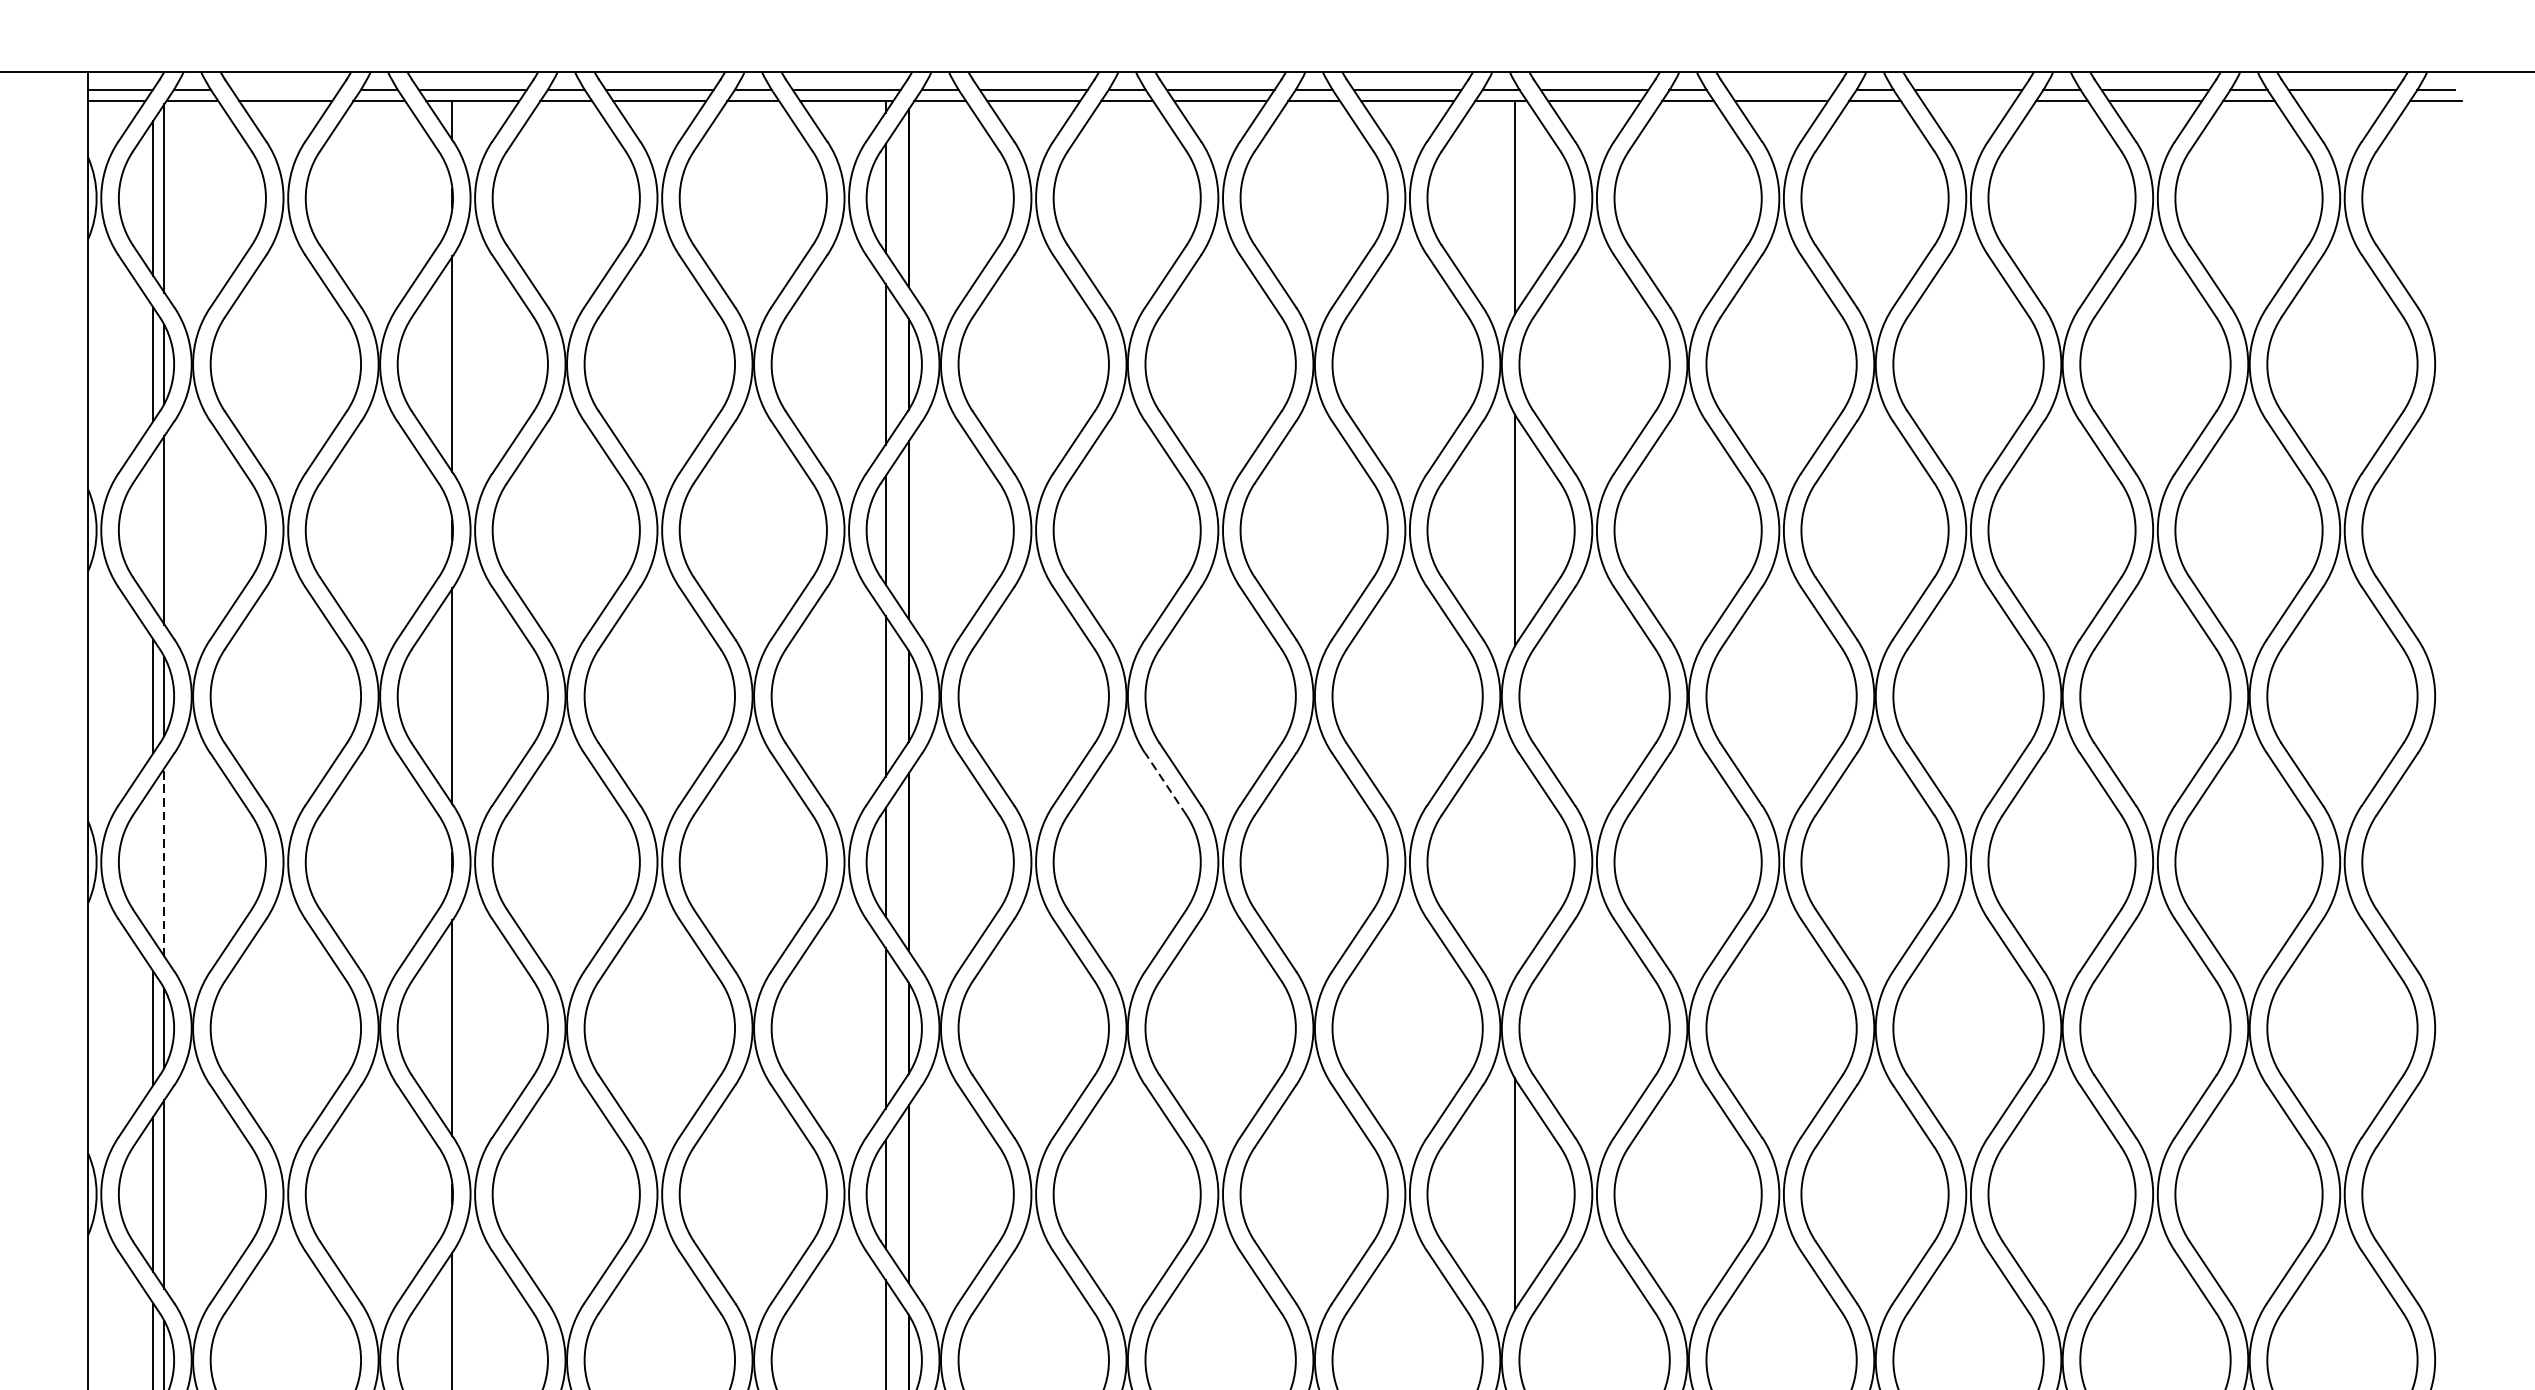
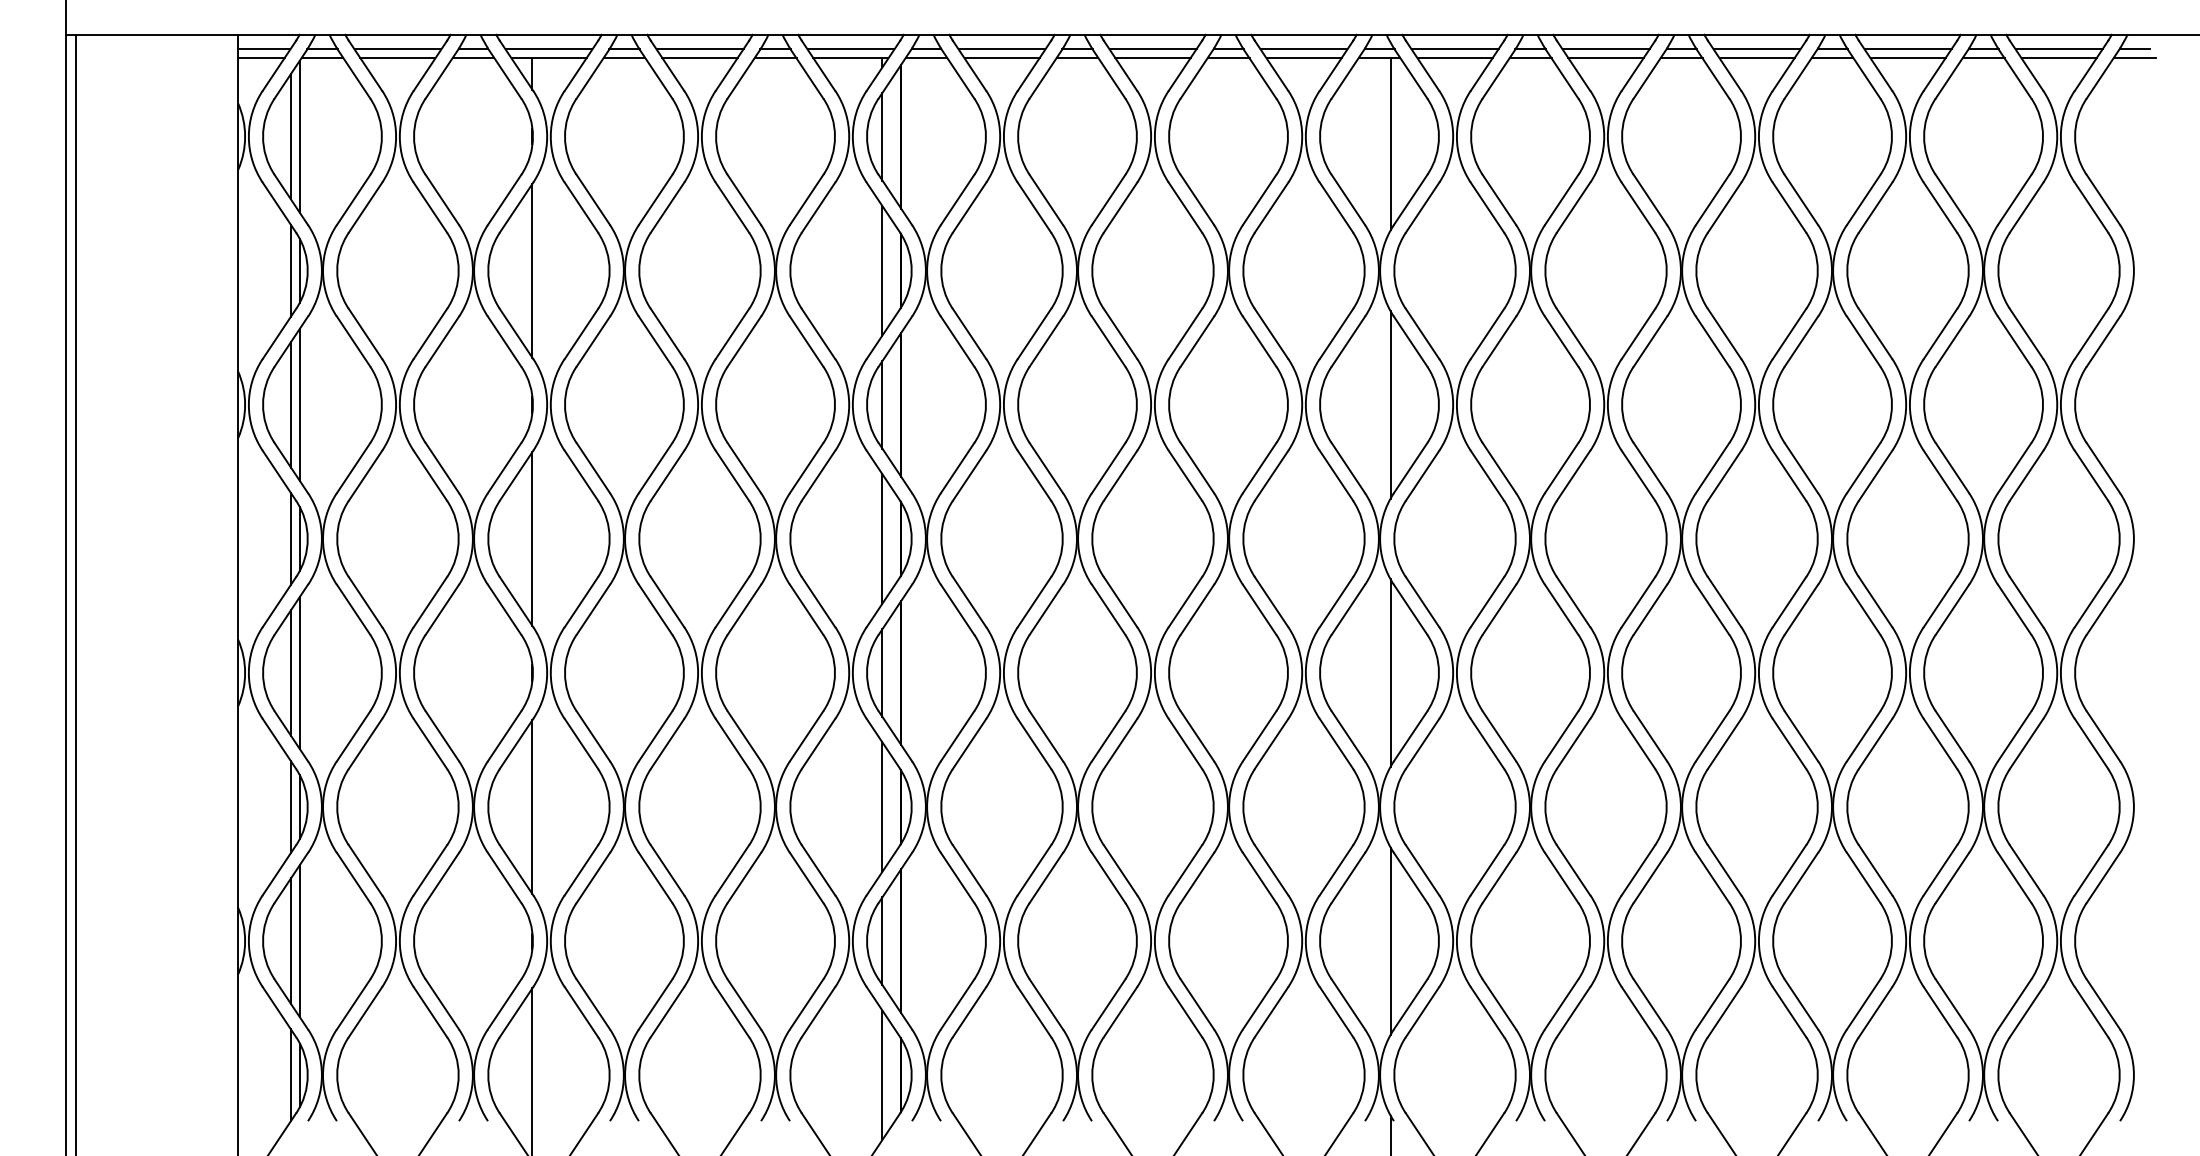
line: (285, 90) -> (397, 49), added
line: (1780, 90) -> (1605, 49), added
line: (1967, 101) -> (1756, 58), added
line: (2341, 101) -> (2058, 58), added
line: (152, 529) -> (290, 404), added
line: (1165, 783) -> (1108, 609), dashed -> solid
line: (152, 861) -> (290, 672), added
line: (163, 861) -> (299, 672), dashed -> solid
line: (1514, 861) -> (1390, 672), added

